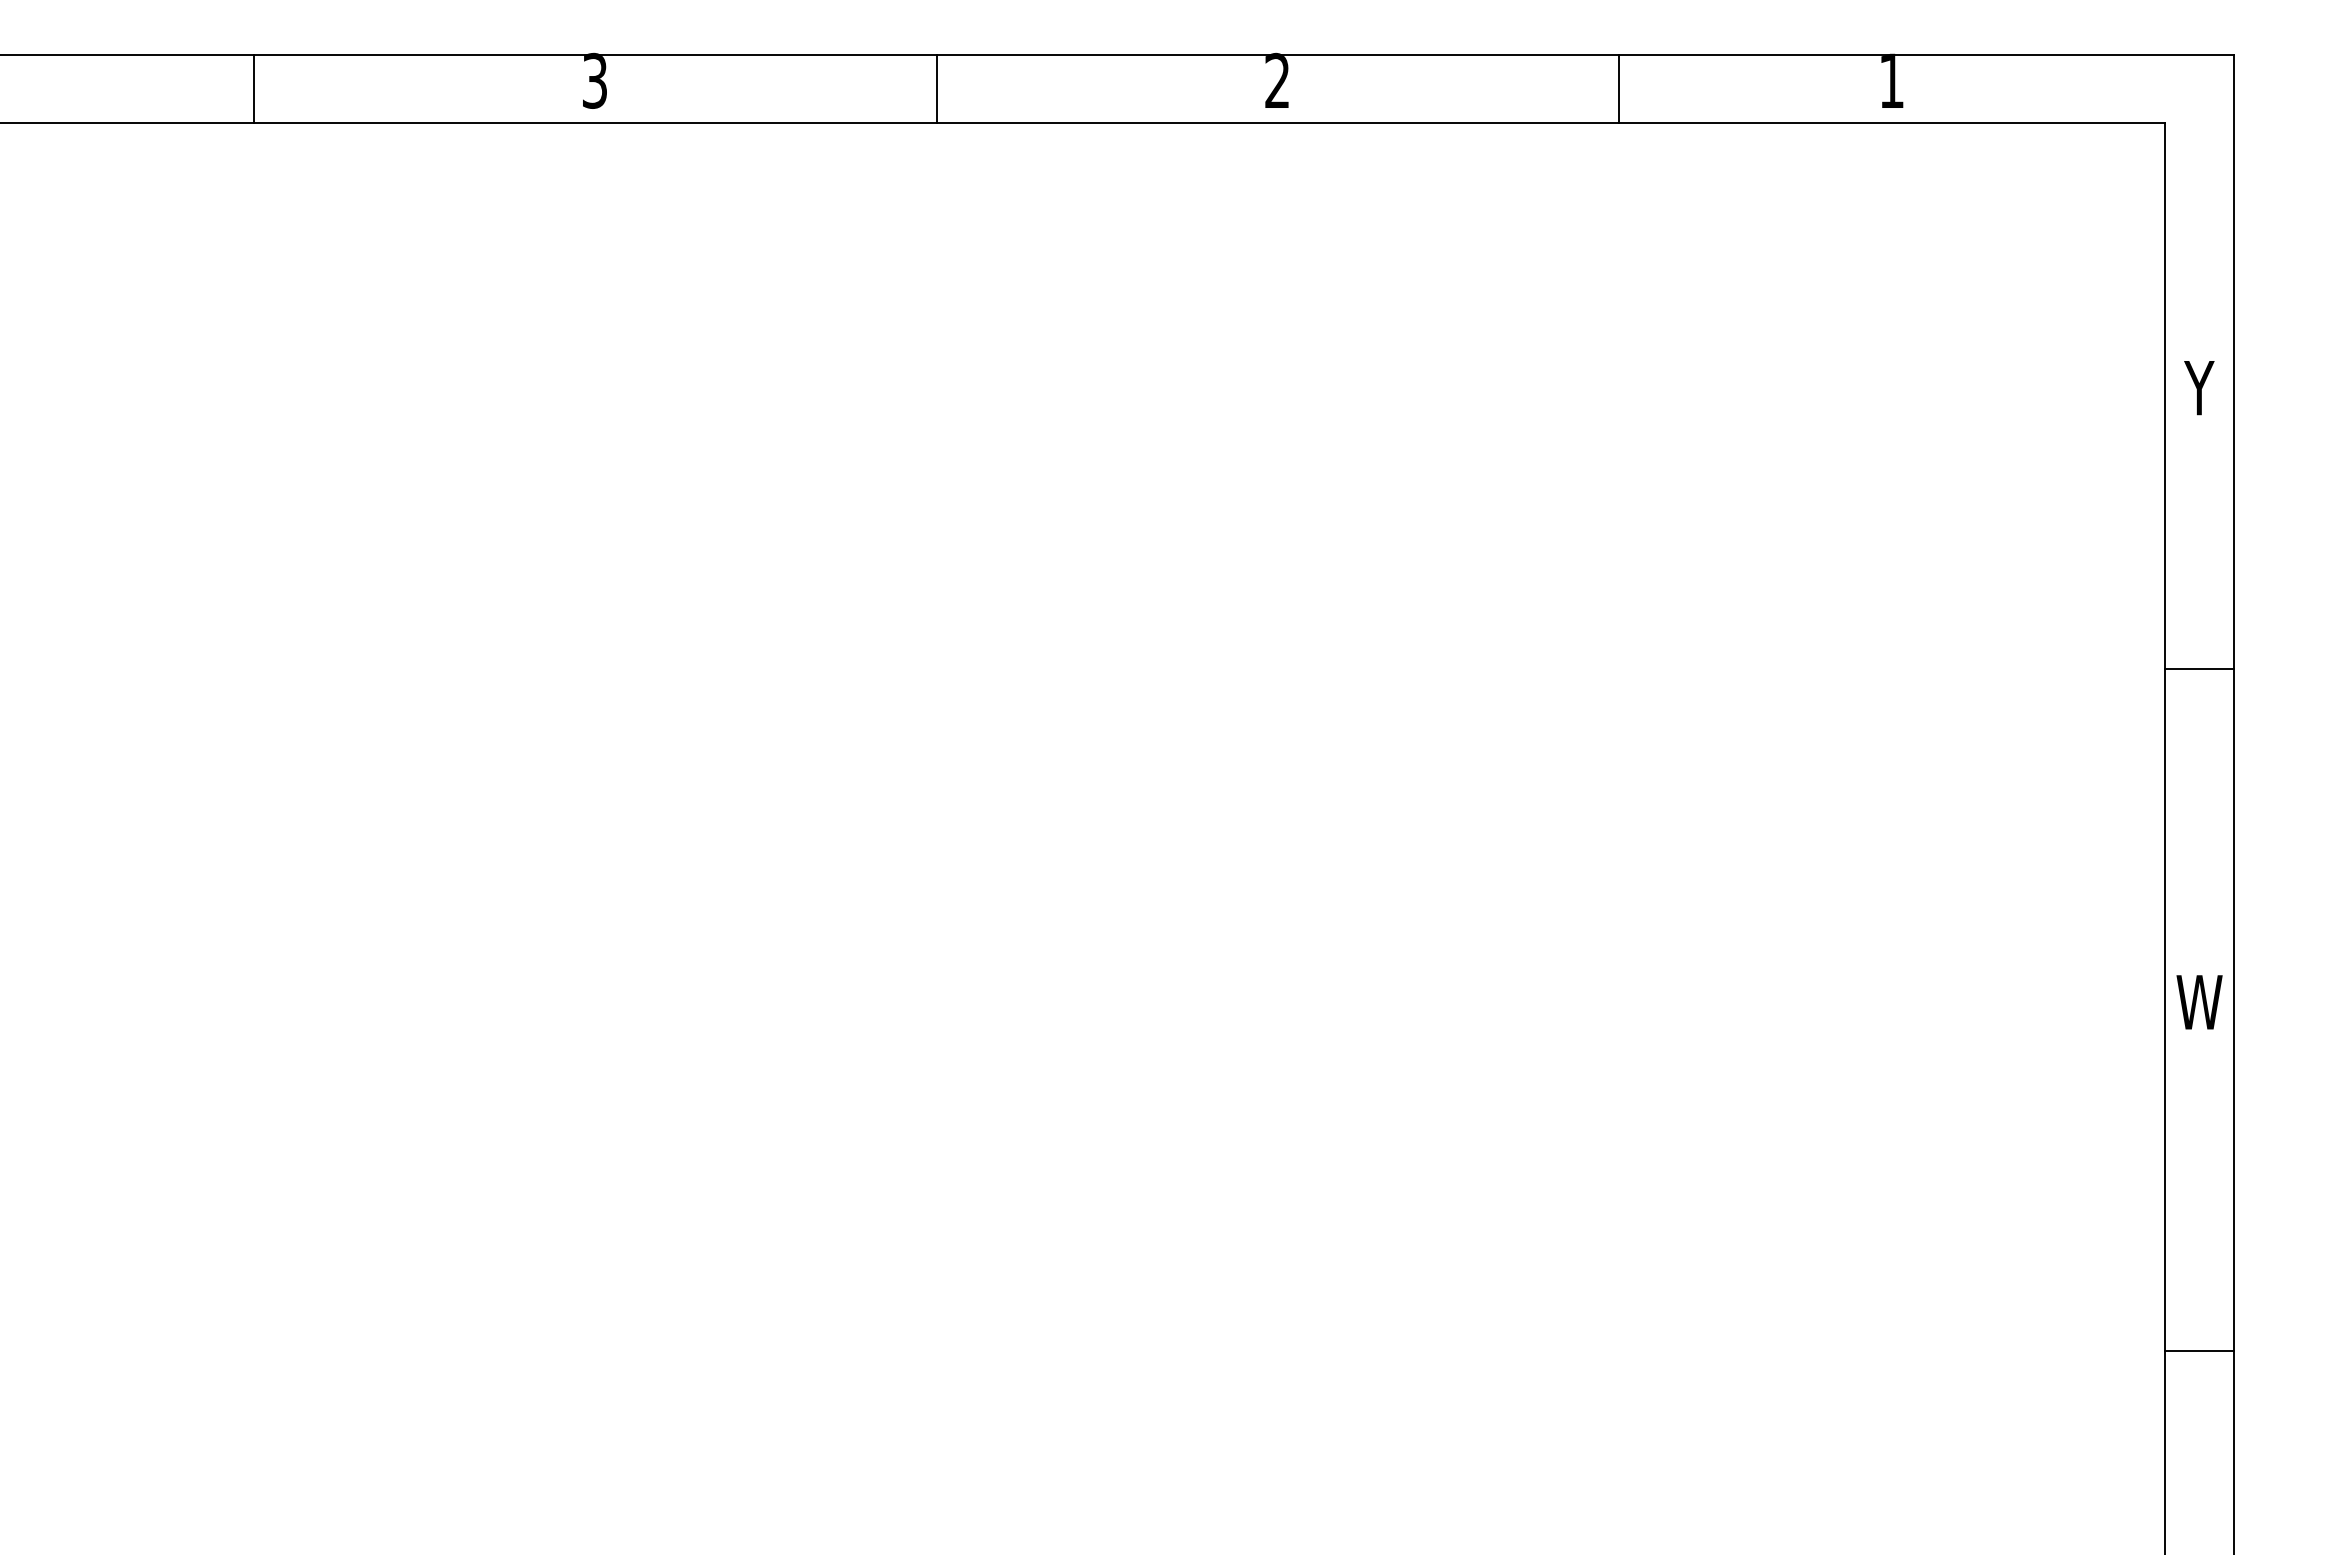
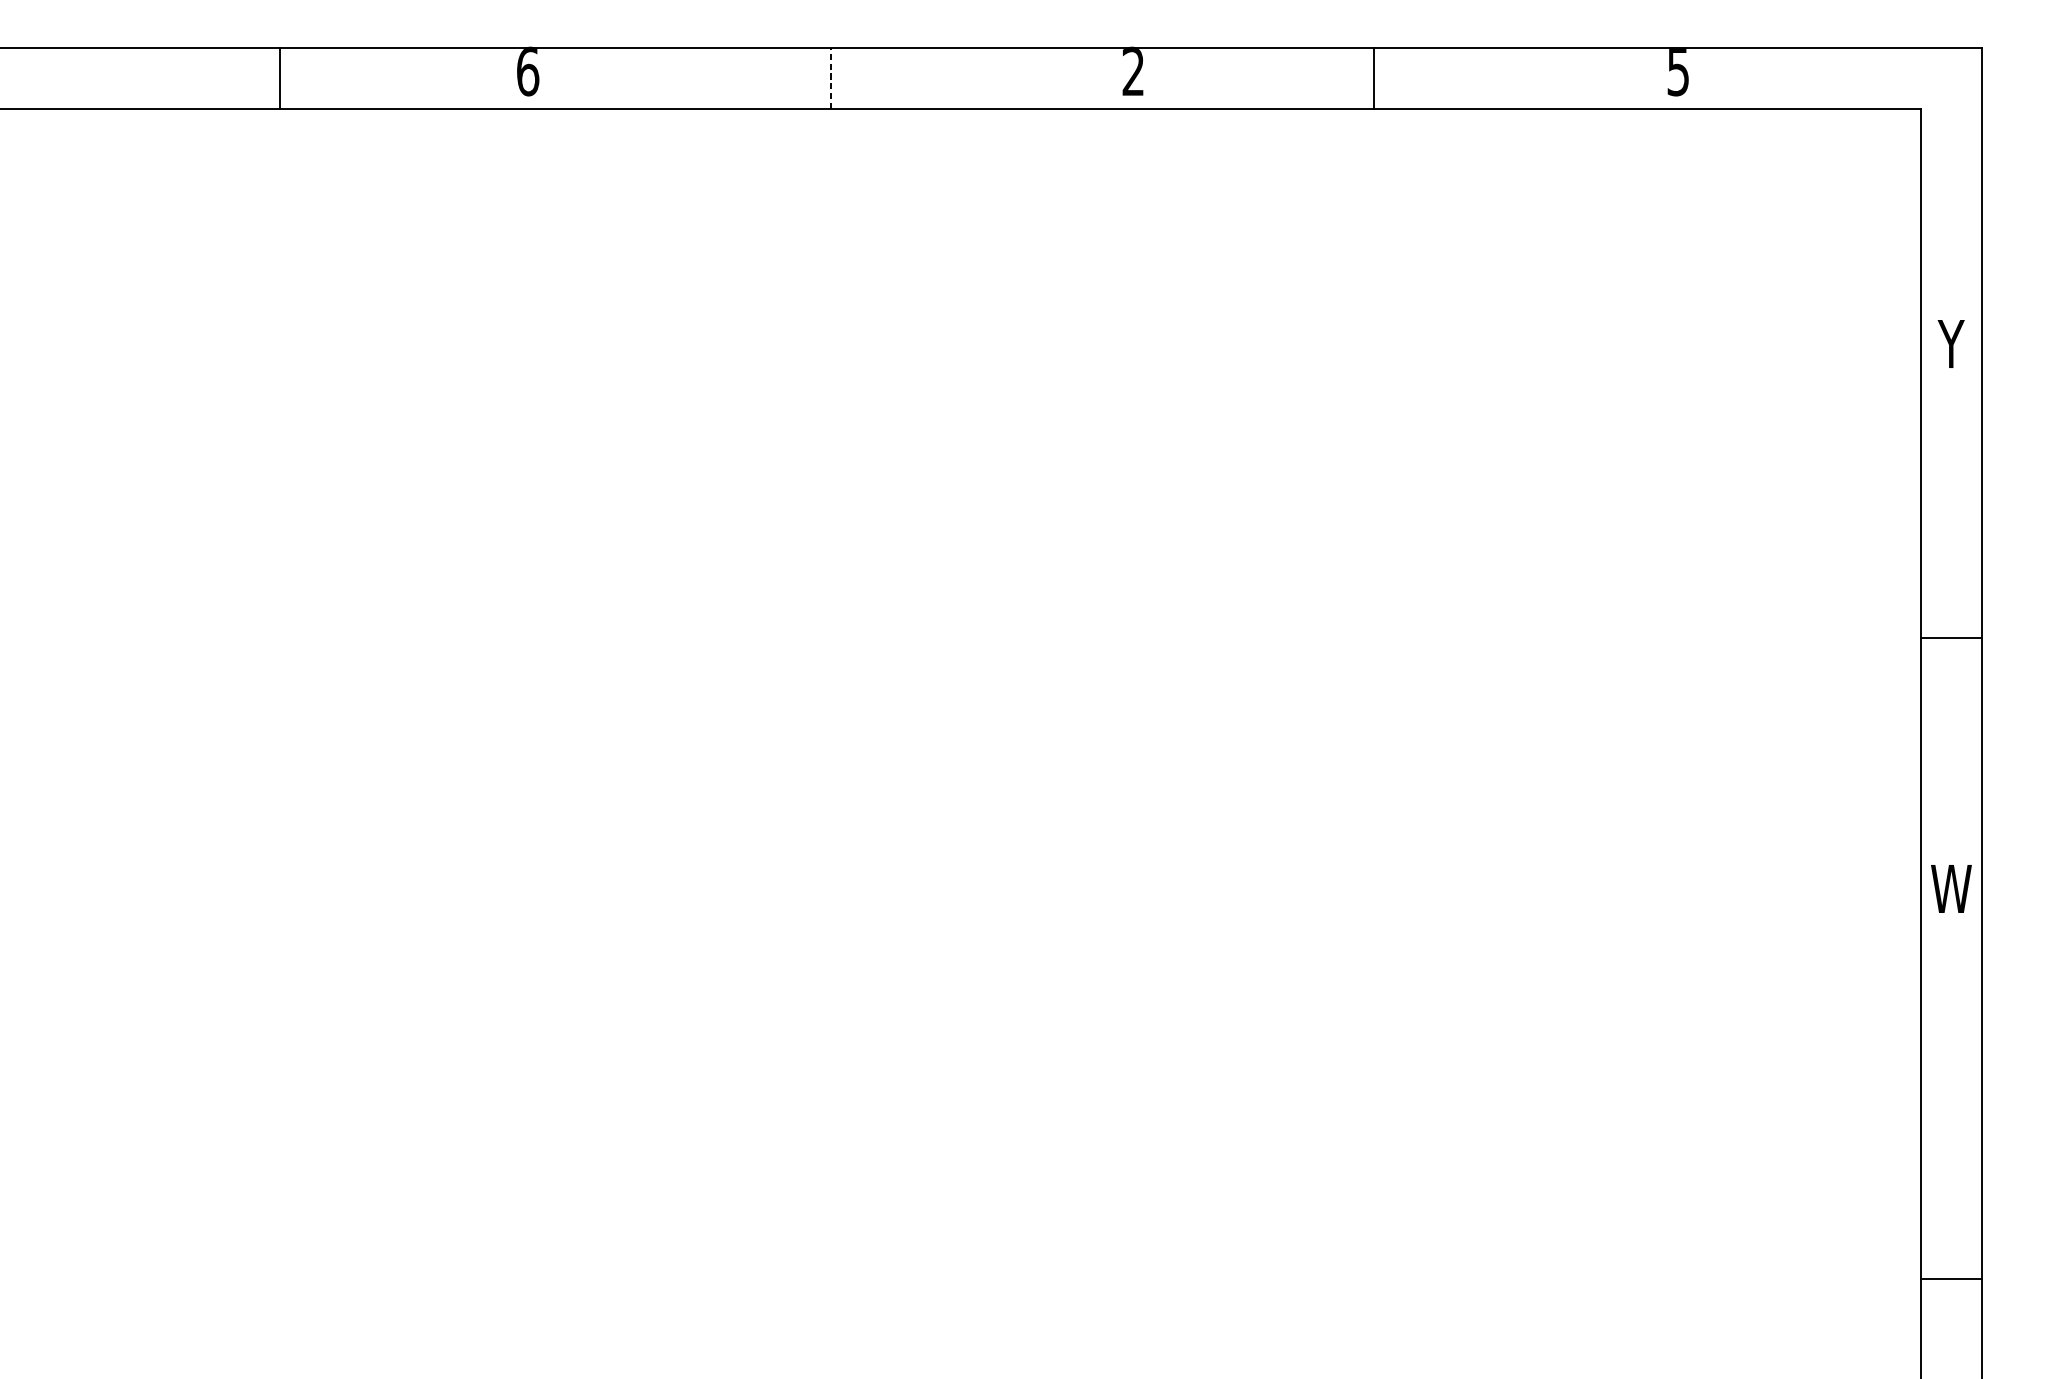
text: (594, 80) -> (527, 71), 3 -> 6
text: (1891, 80) -> (1678, 71), 1 -> 5
line: (254, 88) -> (280, 78), moved
line: (936, 88) -> (830, 78), solid -> dashed
line: (1619, 88) -> (1373, 78), moved
line: (2199, 668) -> (1951, 638), moved
line: (2199, 1351) -> (1951, 1279), moved

